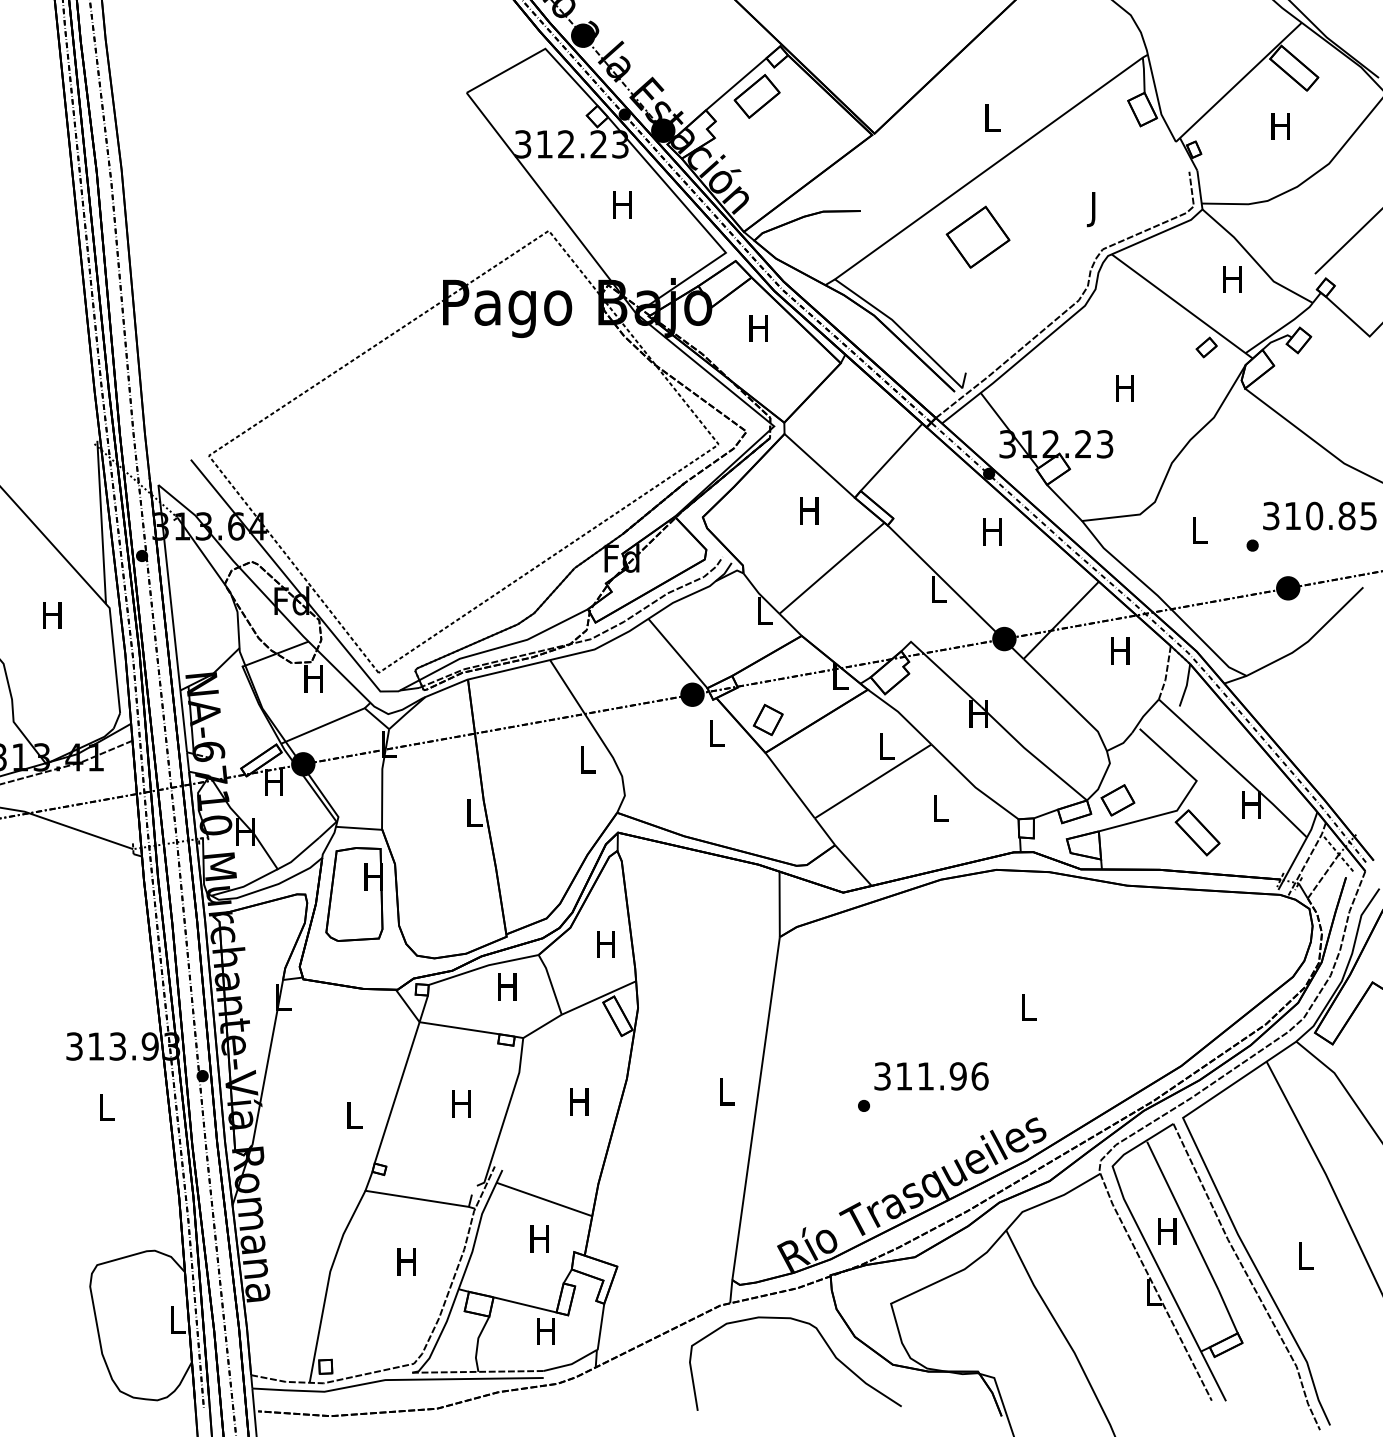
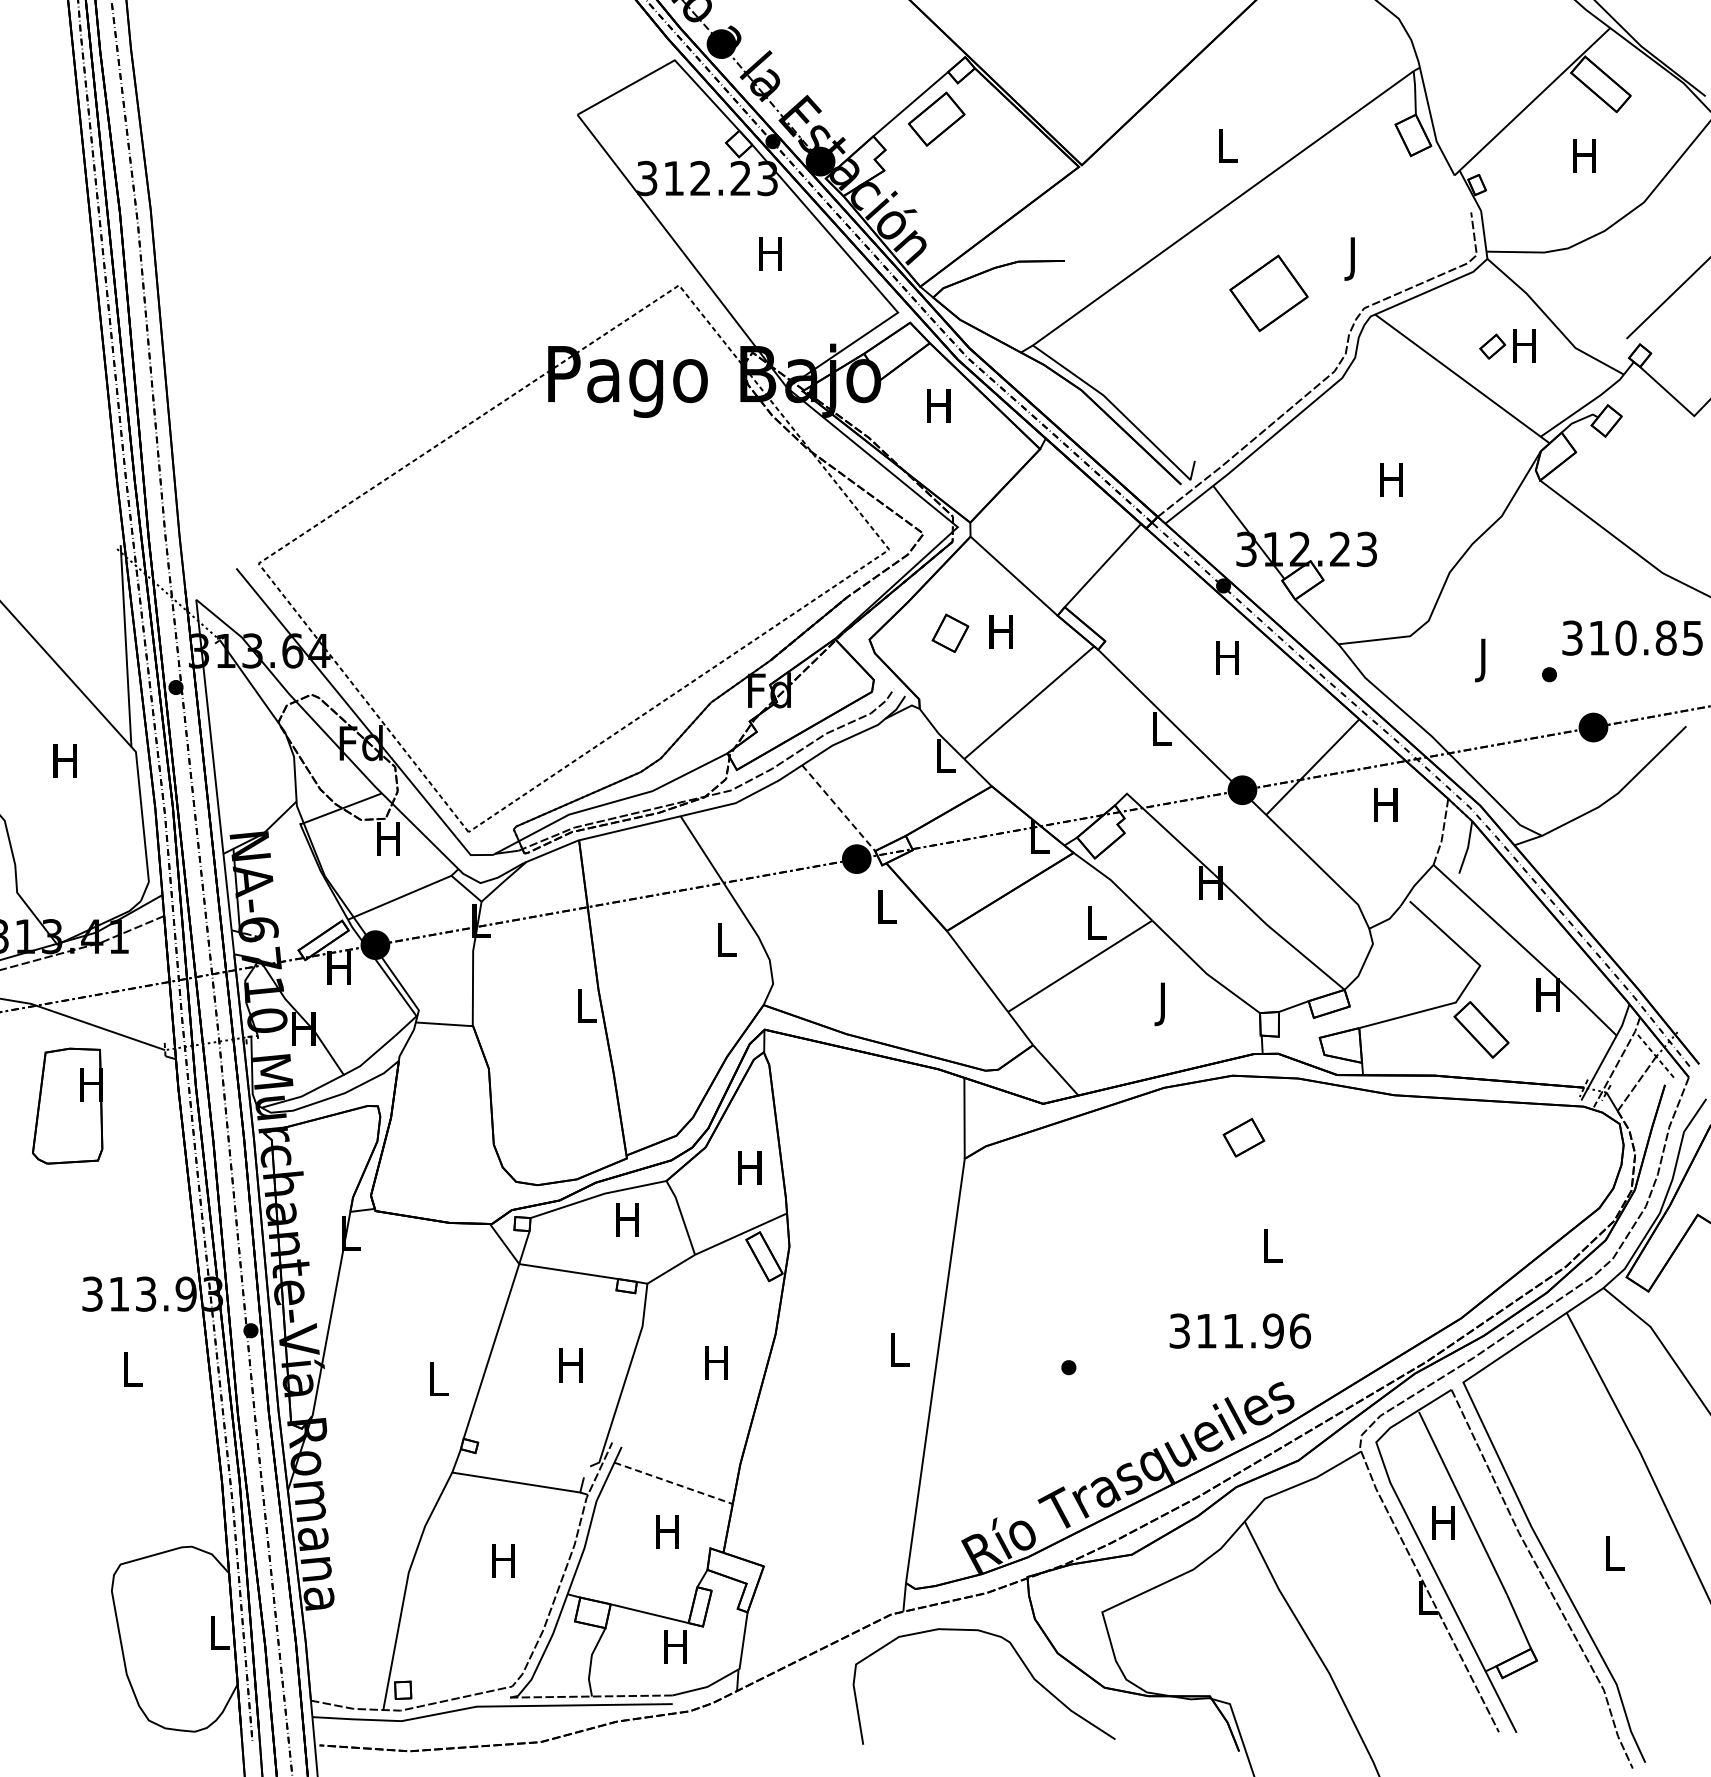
part: (977, 237) -> (1268, 293), moved
part: (1206, 347) -> (1492, 346), moved
text: (1200, 534) -> (1484, 660), L -> J
line: (678, 653) -> (839, 808), solid -> dashed
part: (768, 719) -> (950, 632), moved
part: (1117, 800) -> (1243, 1137), moved
text: (940, 812) -> (1163, 1004), L -> J
part: (354, 893) -> (67, 1105), moved
text: (930, 1075) -> (1239, 1330), moved
line: (544, 1199) -> (673, 1483), solid -> dashed

